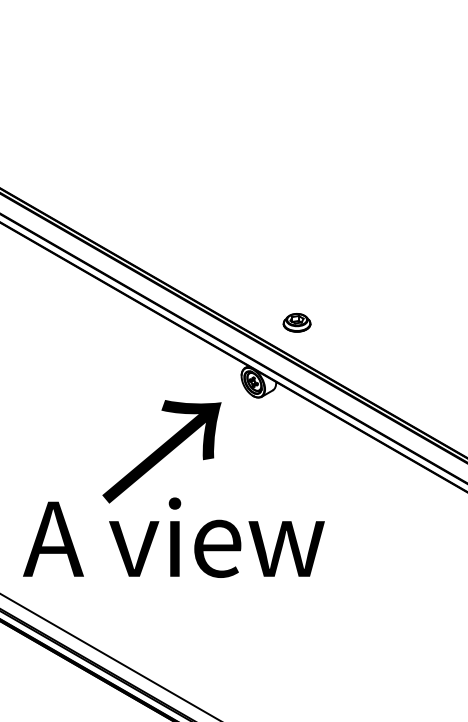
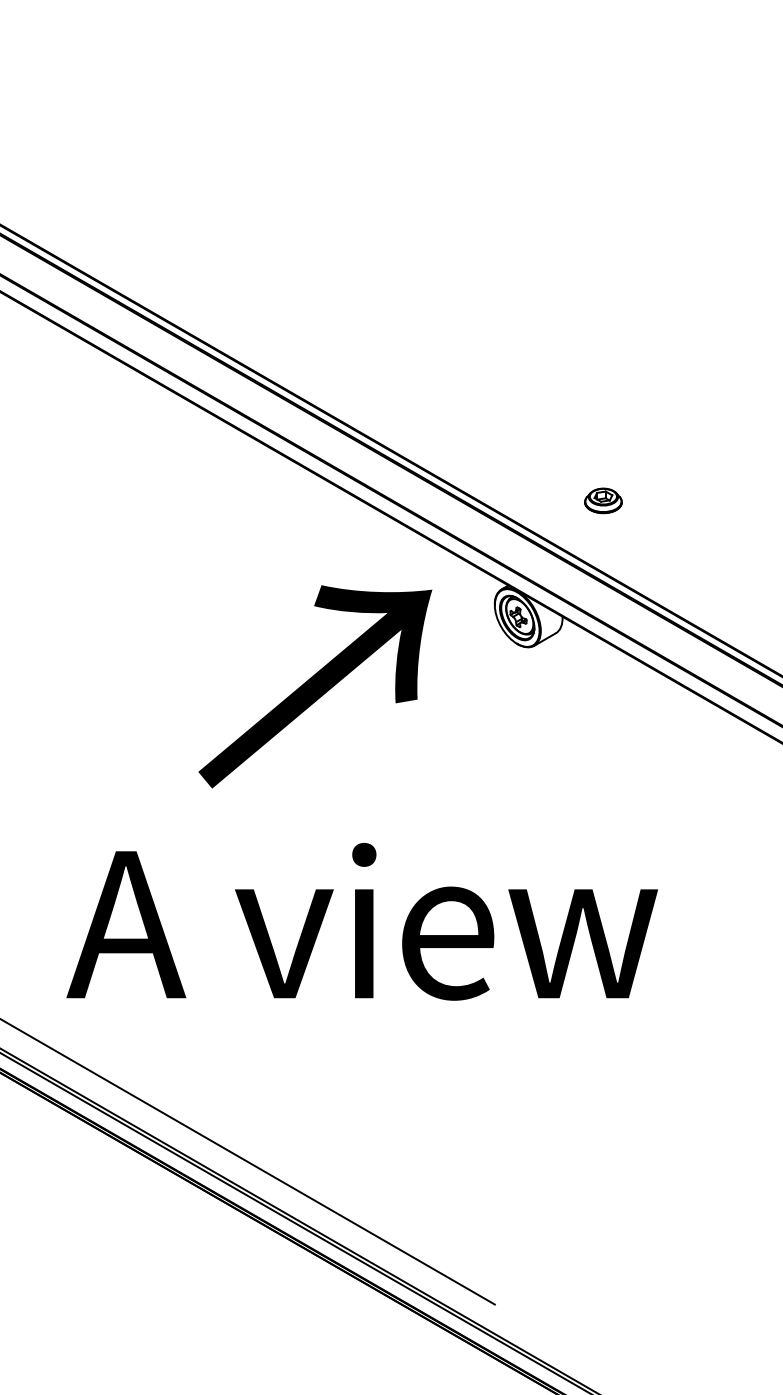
part: (296, 322) -> (602, 500), size x0.7
text: (161, 451) -> (314, 686), moved

